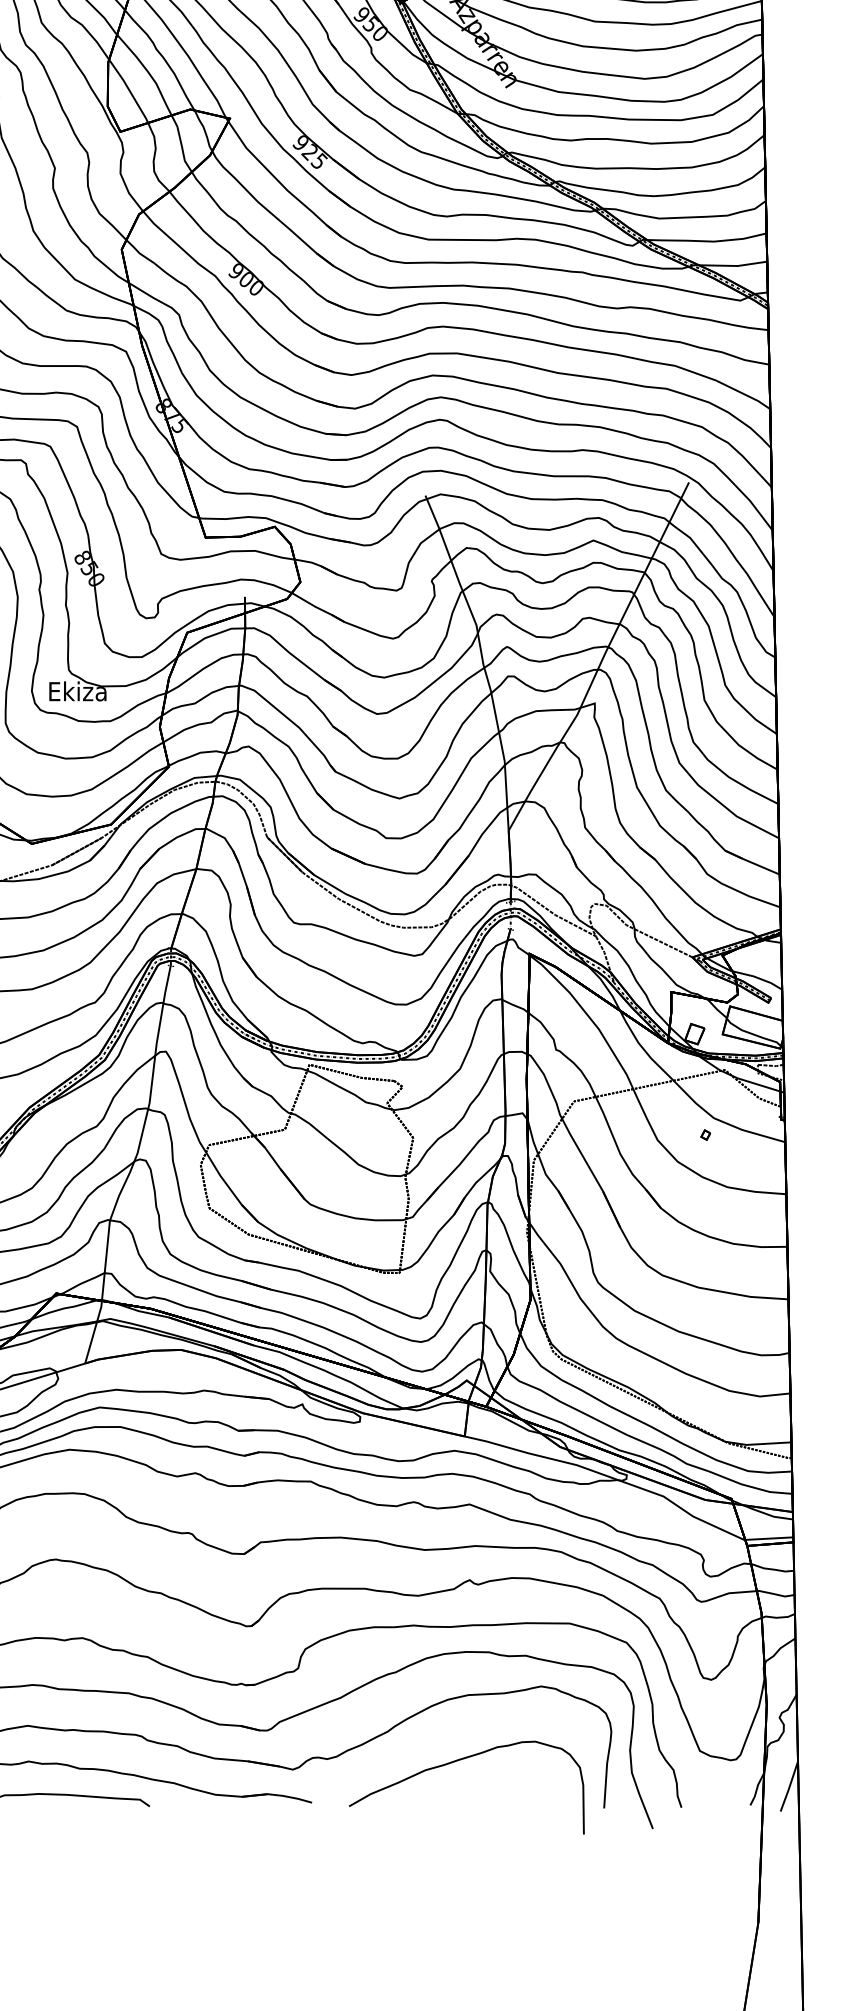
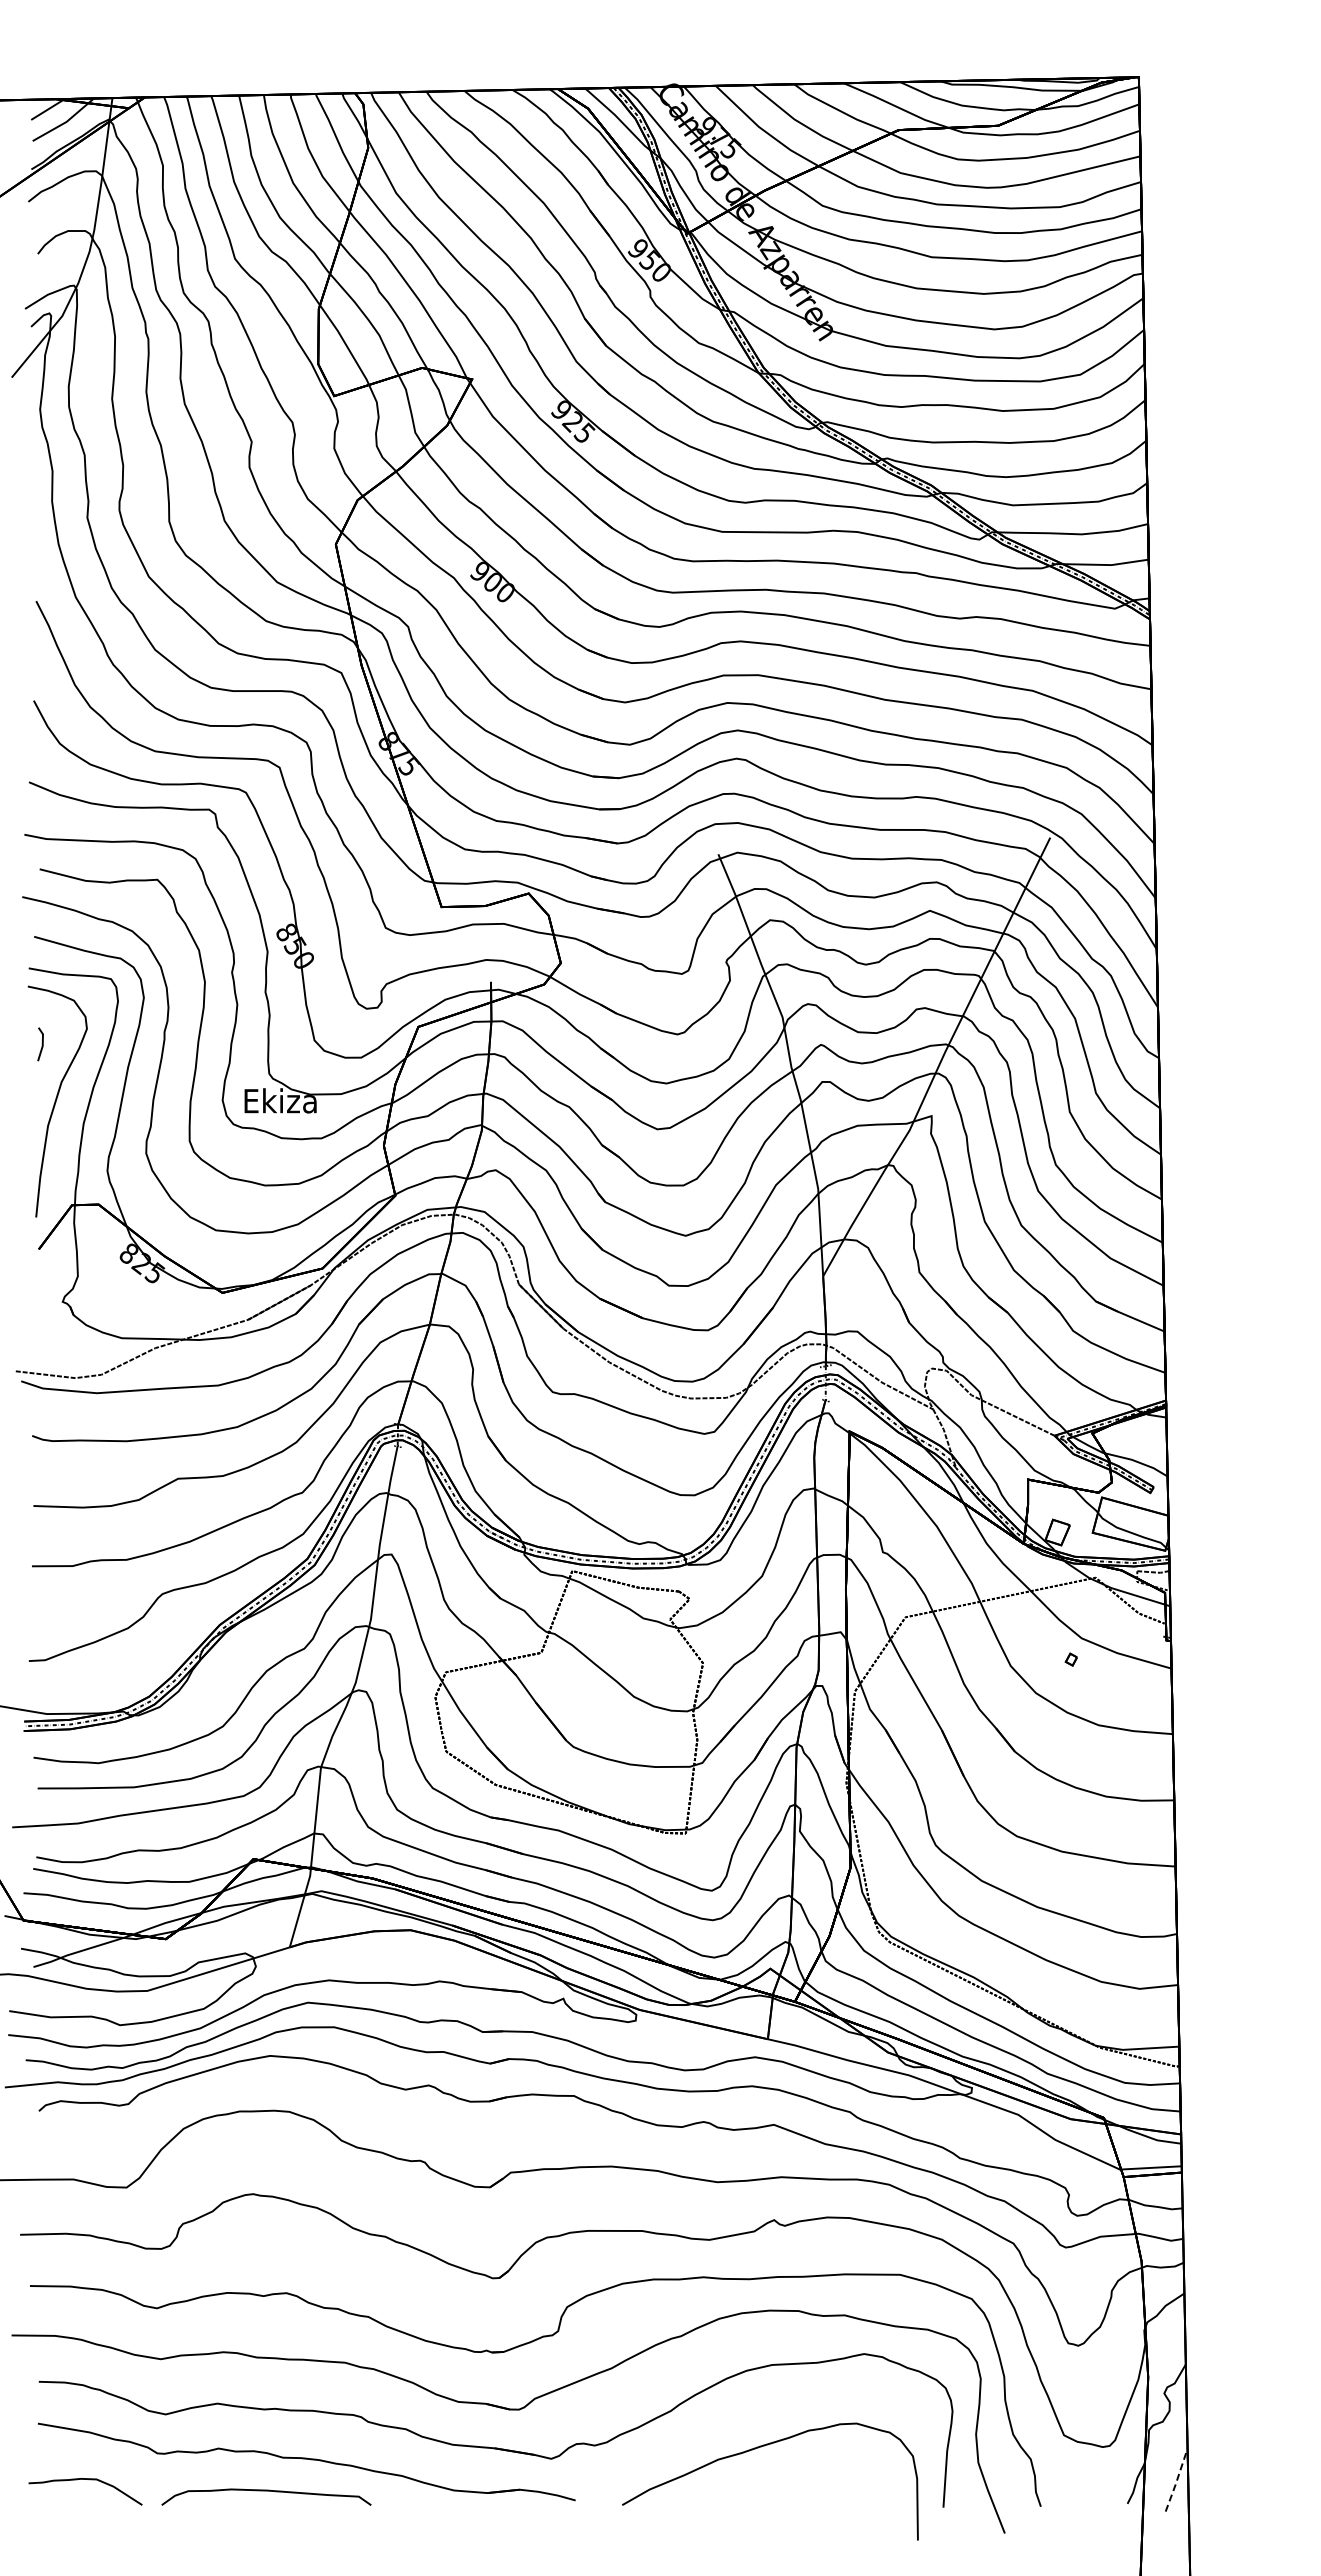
line: (789, 1786) -> (1176, 2480), solid -> dashed

